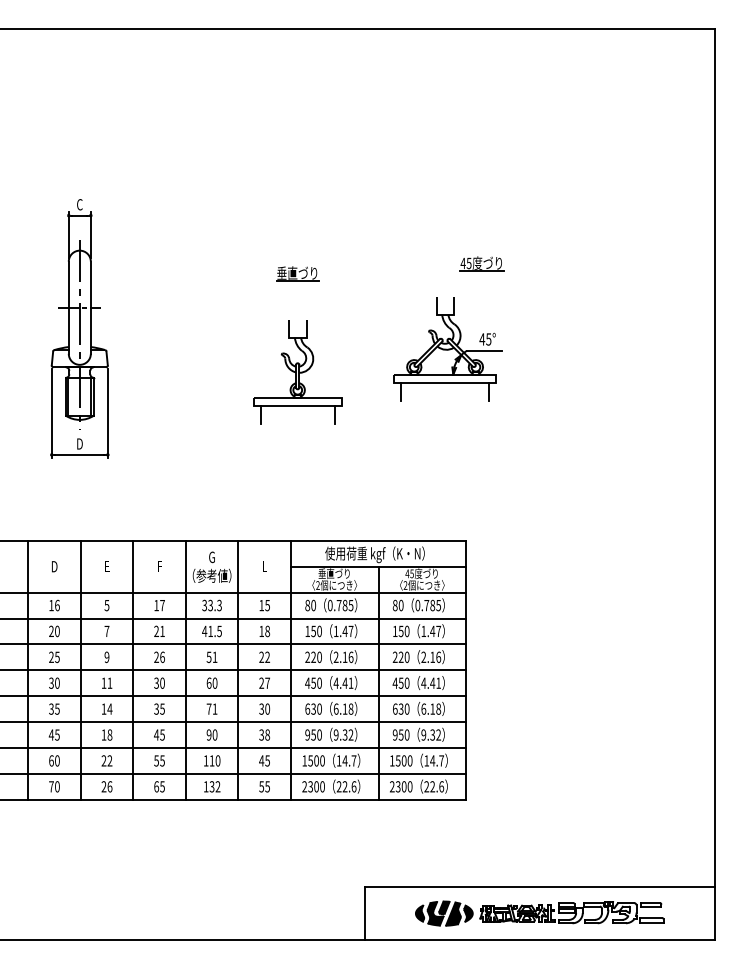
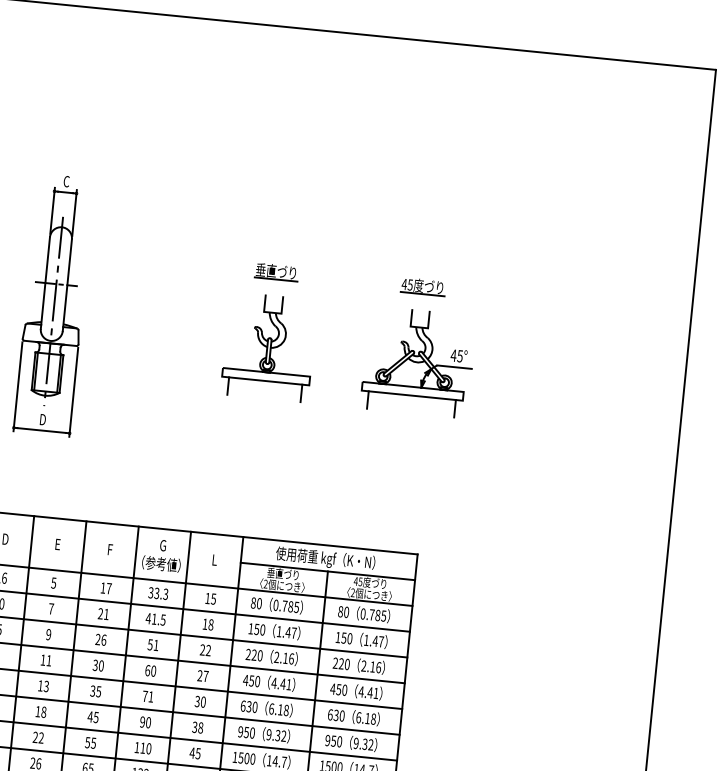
part: (481, 263) -> (422, 286), moved
part: (297, 372) -> (268, 347), moved
text: (109, 708) -> (46, 685), 14 -> 13

